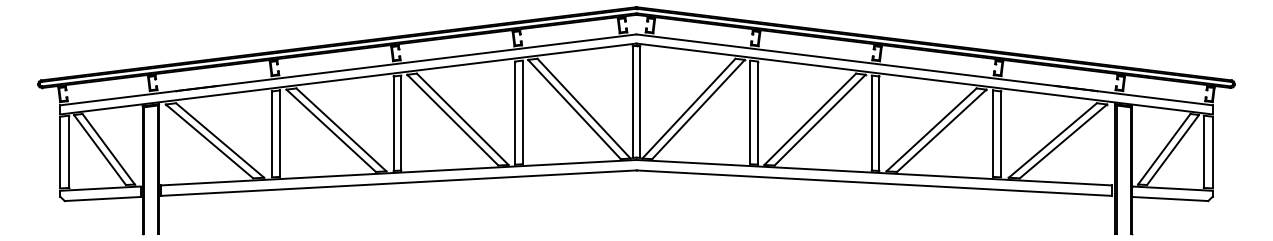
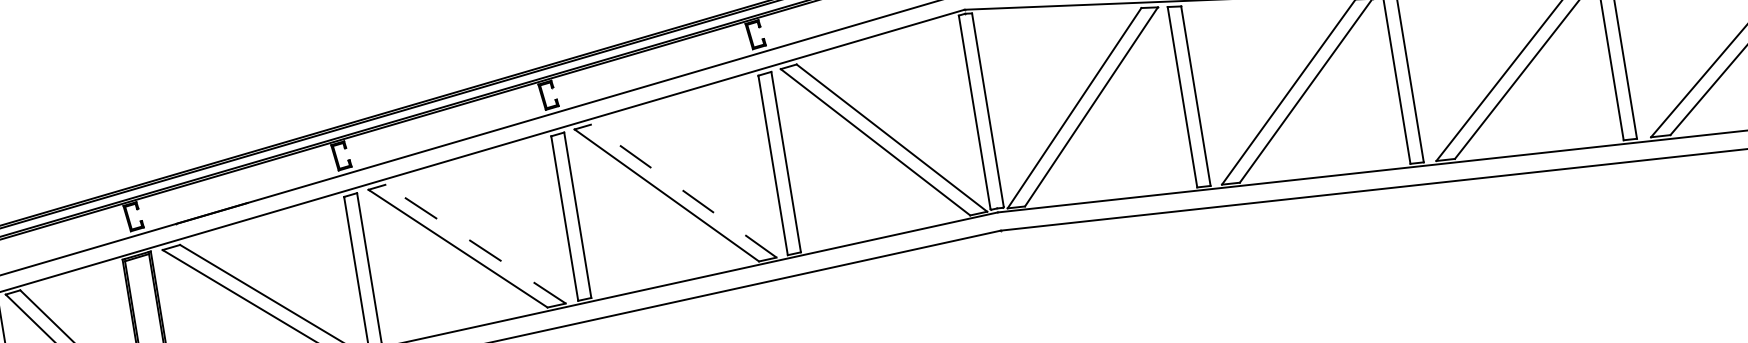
line: (462, 119) -> (683, 191), solid -> dashed
line: (341, 129) -> (475, 243), solid -> dashed

